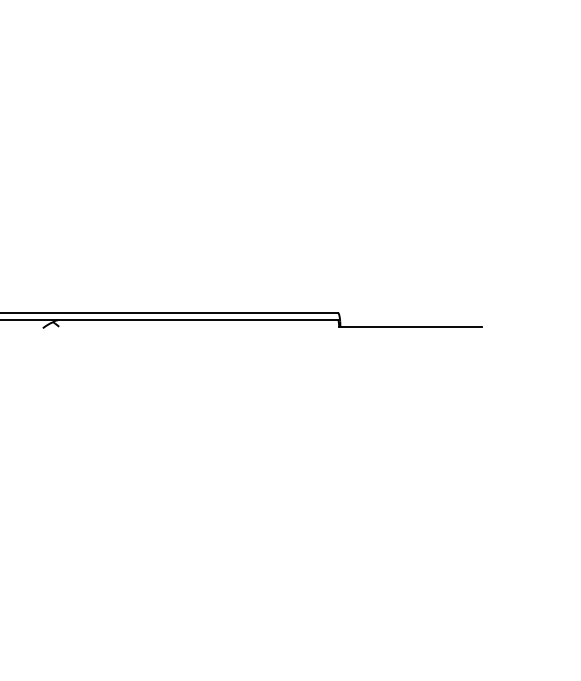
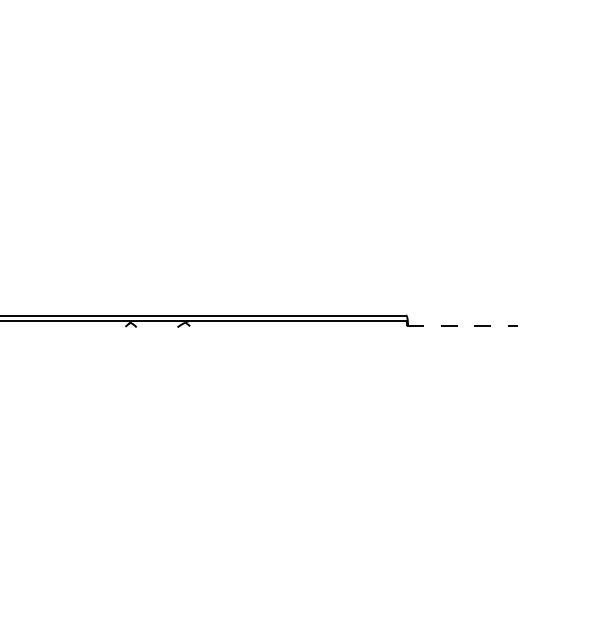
line: (410, 327) -> (462, 326), solid -> dashed

